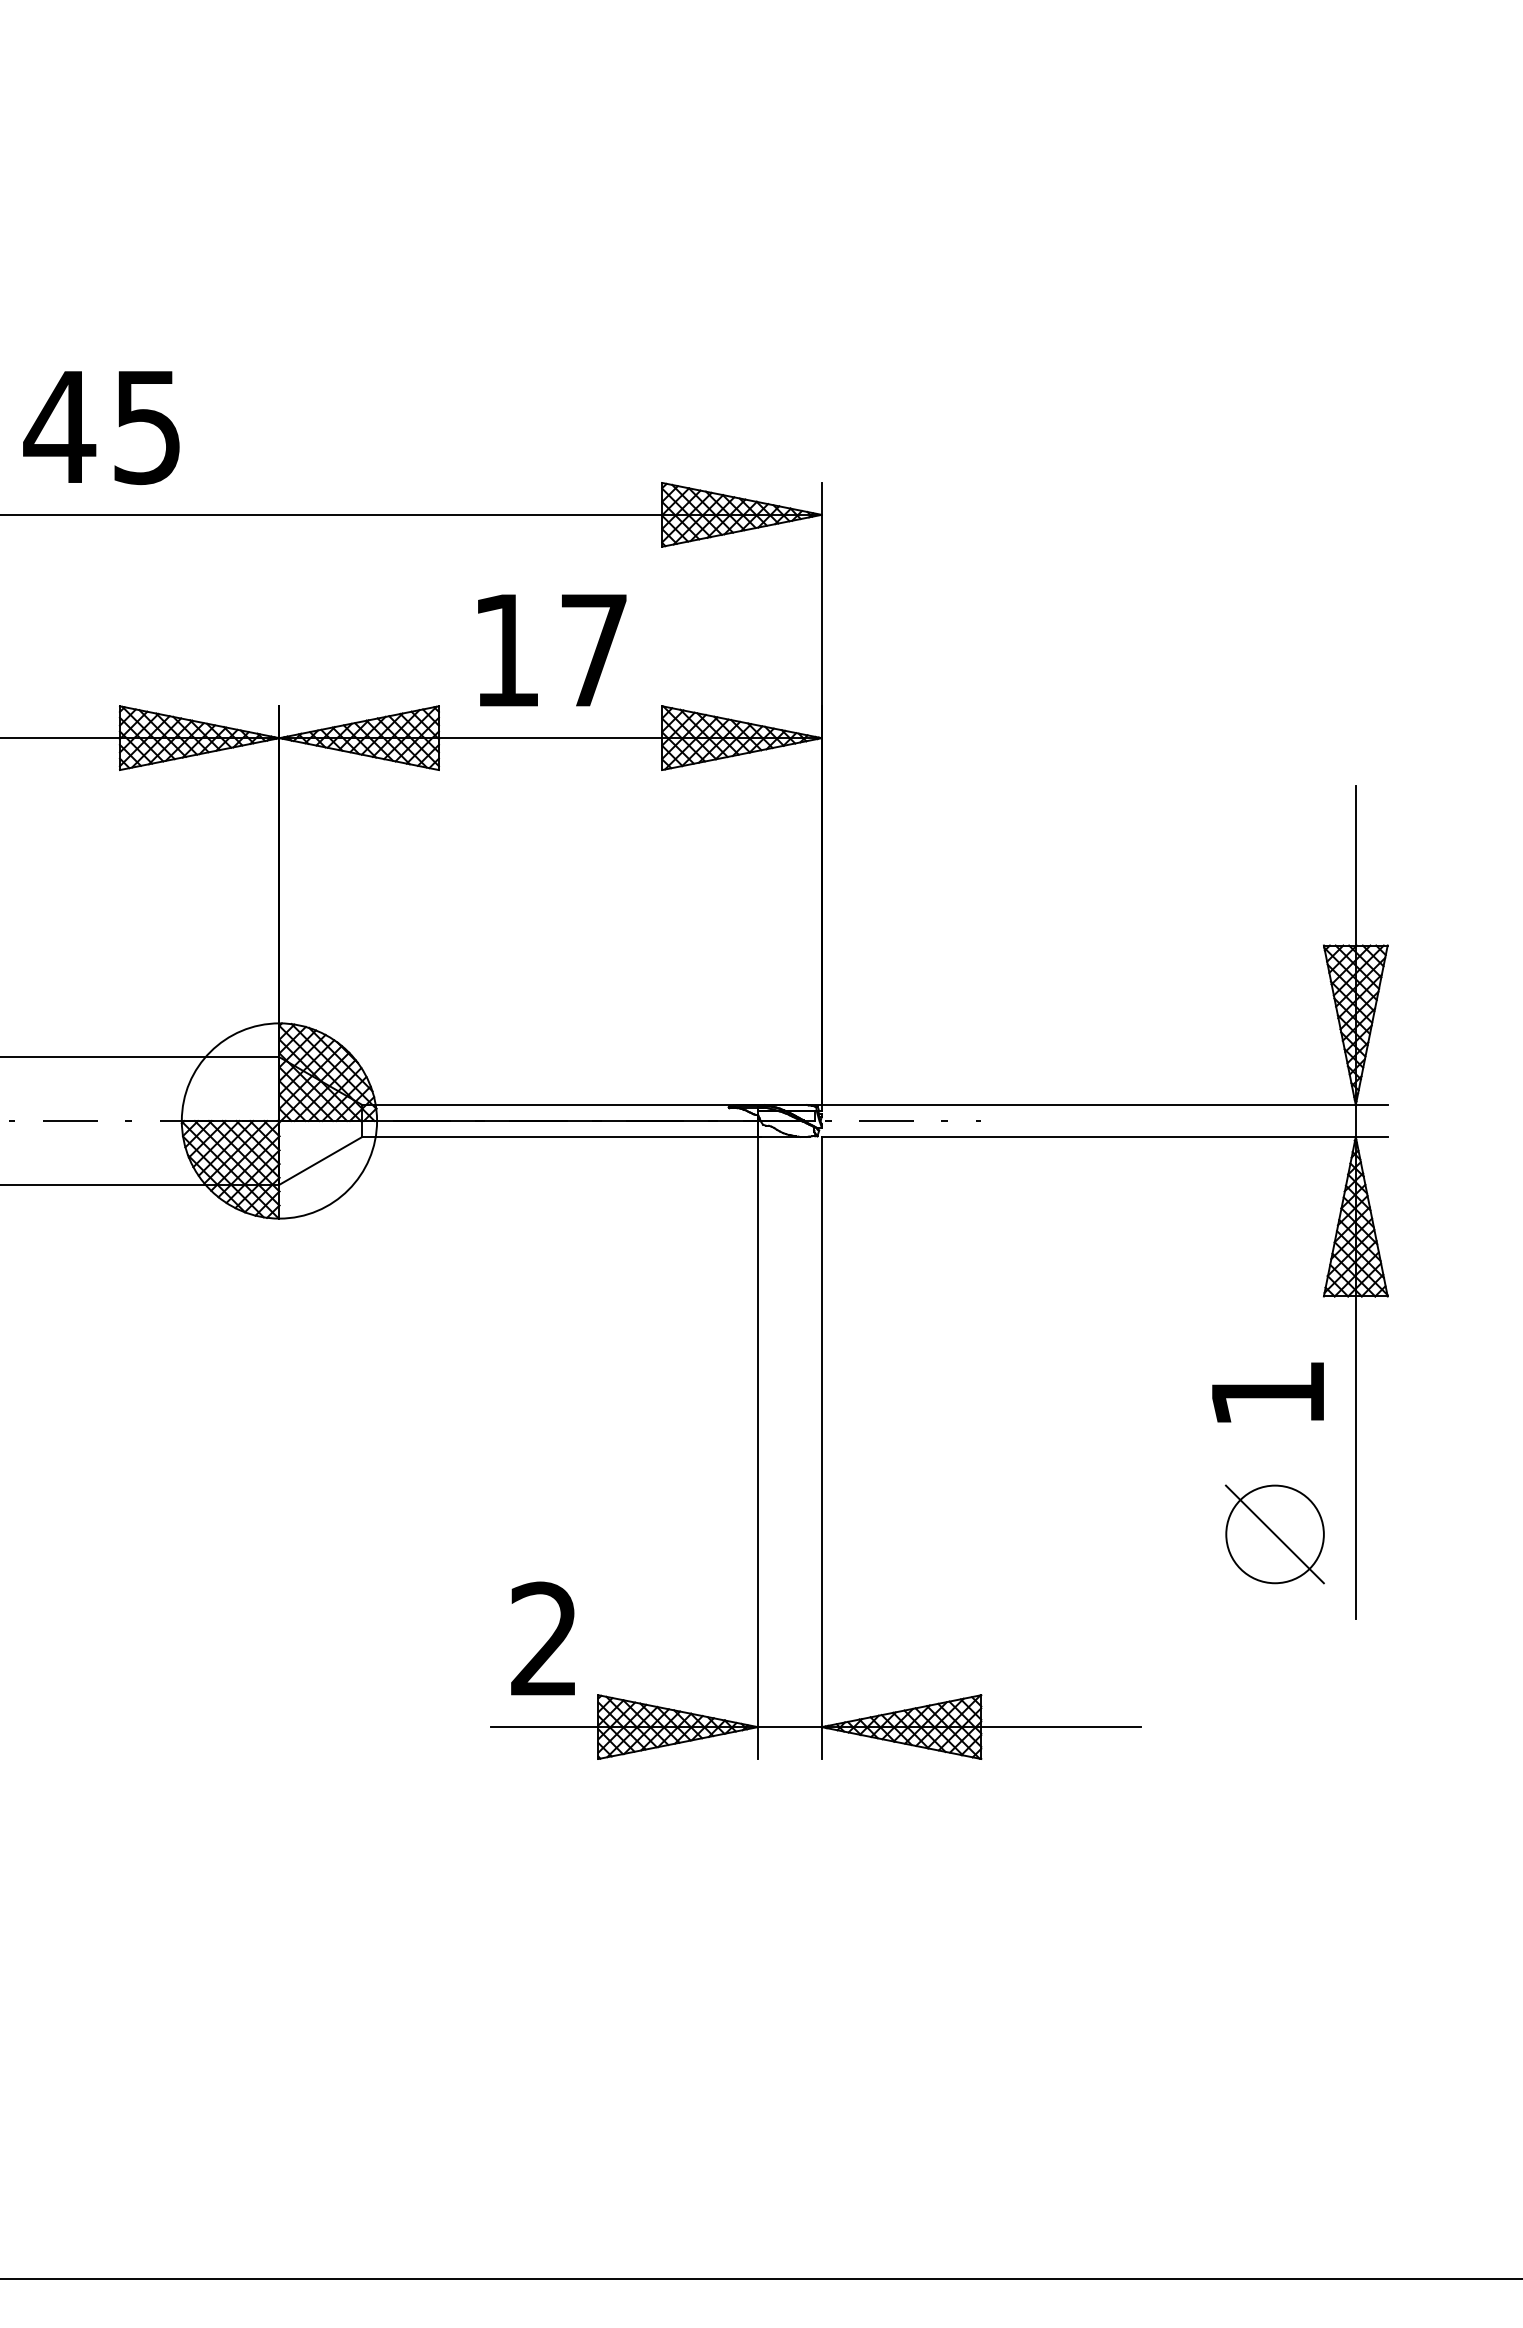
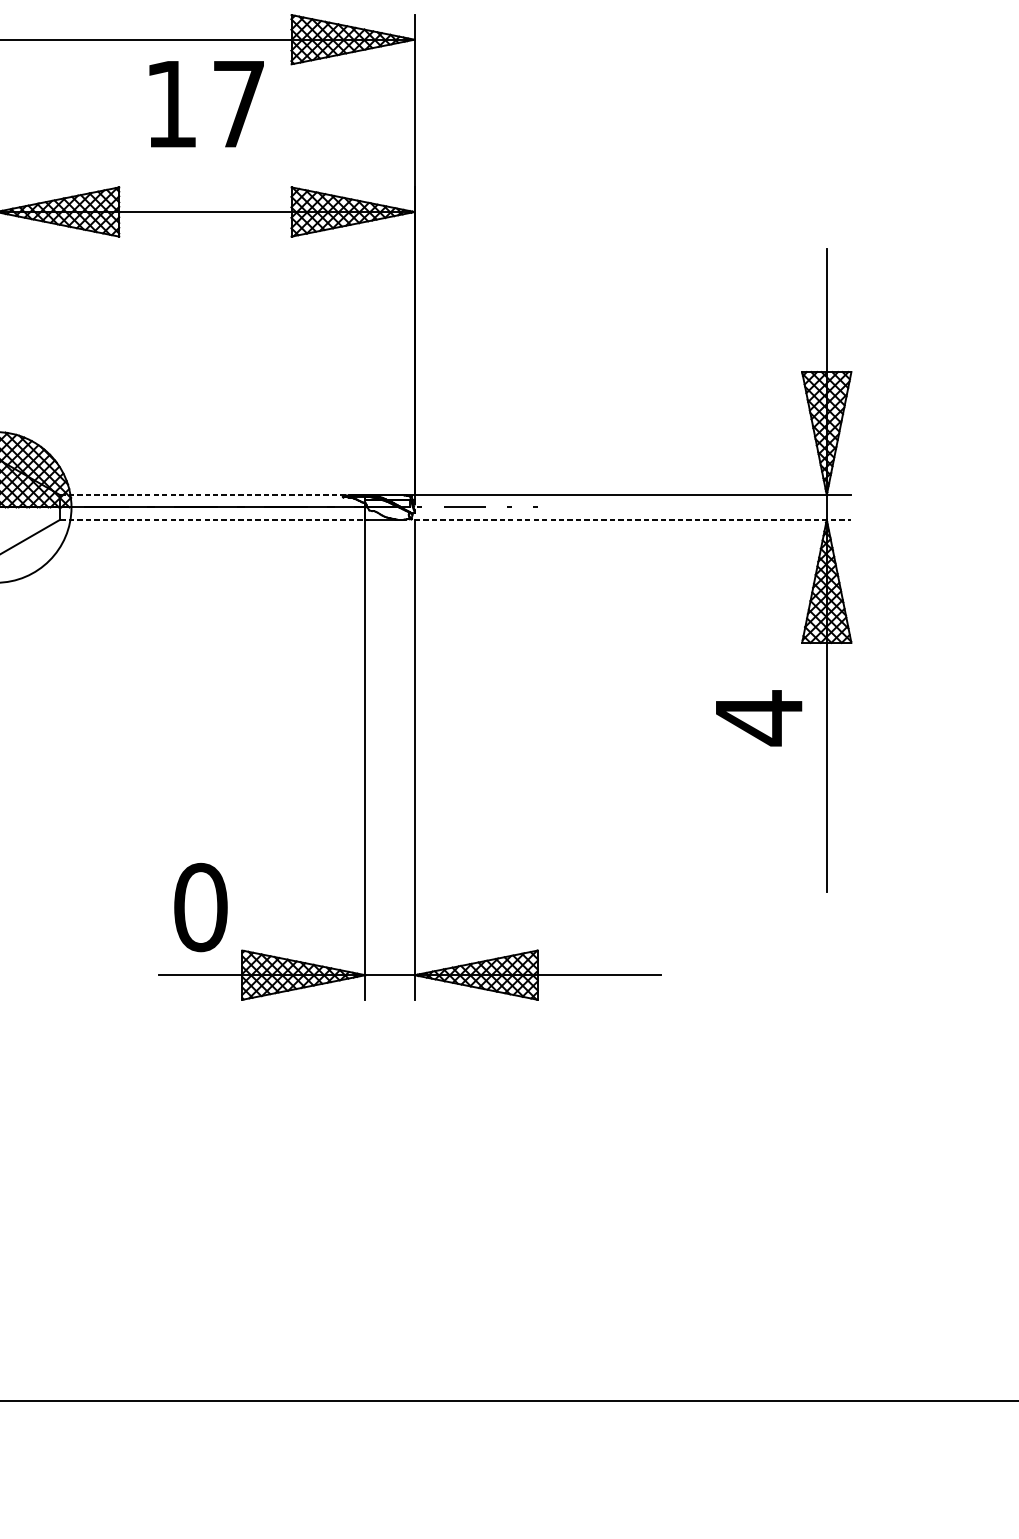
text: (552, 650) -> (206, 104), moved
line: (560, 1105) -> (213, 495), solid -> dashed
line: (560, 1136) -> (213, 519), solid -> dashed
line: (1104, 1136) -> (632, 519), solid -> dashed
text: (1267, 1393) -> (758, 717), 1 -> 4
part: (1274, 1534) -> (764, 826), removed
text: (544, 1639) -> (200, 907), 2 -> 0

